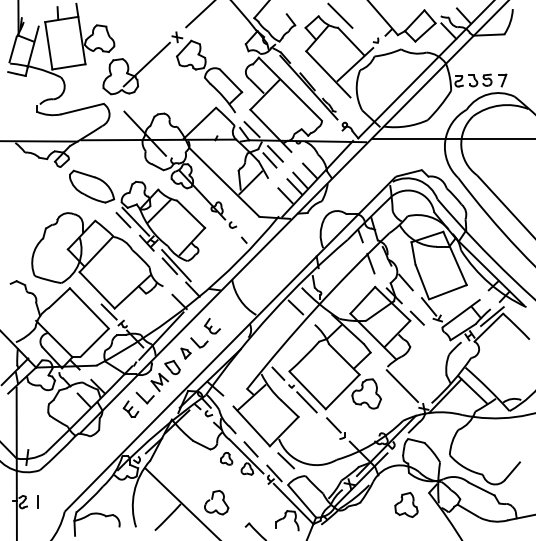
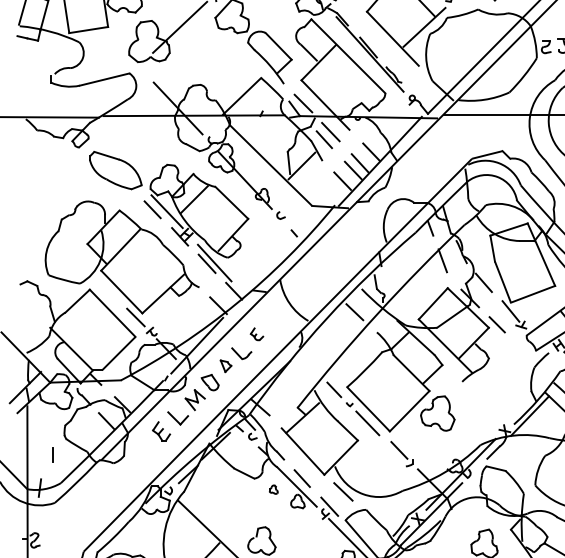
part: (212, 326) -> (257, 334), size x0.7
line: (402, 386) -> (479, 404), removed
part: (226, 458) -> (273, 489), size x0.6
line: (37, 501) -> (51, 454), moved

